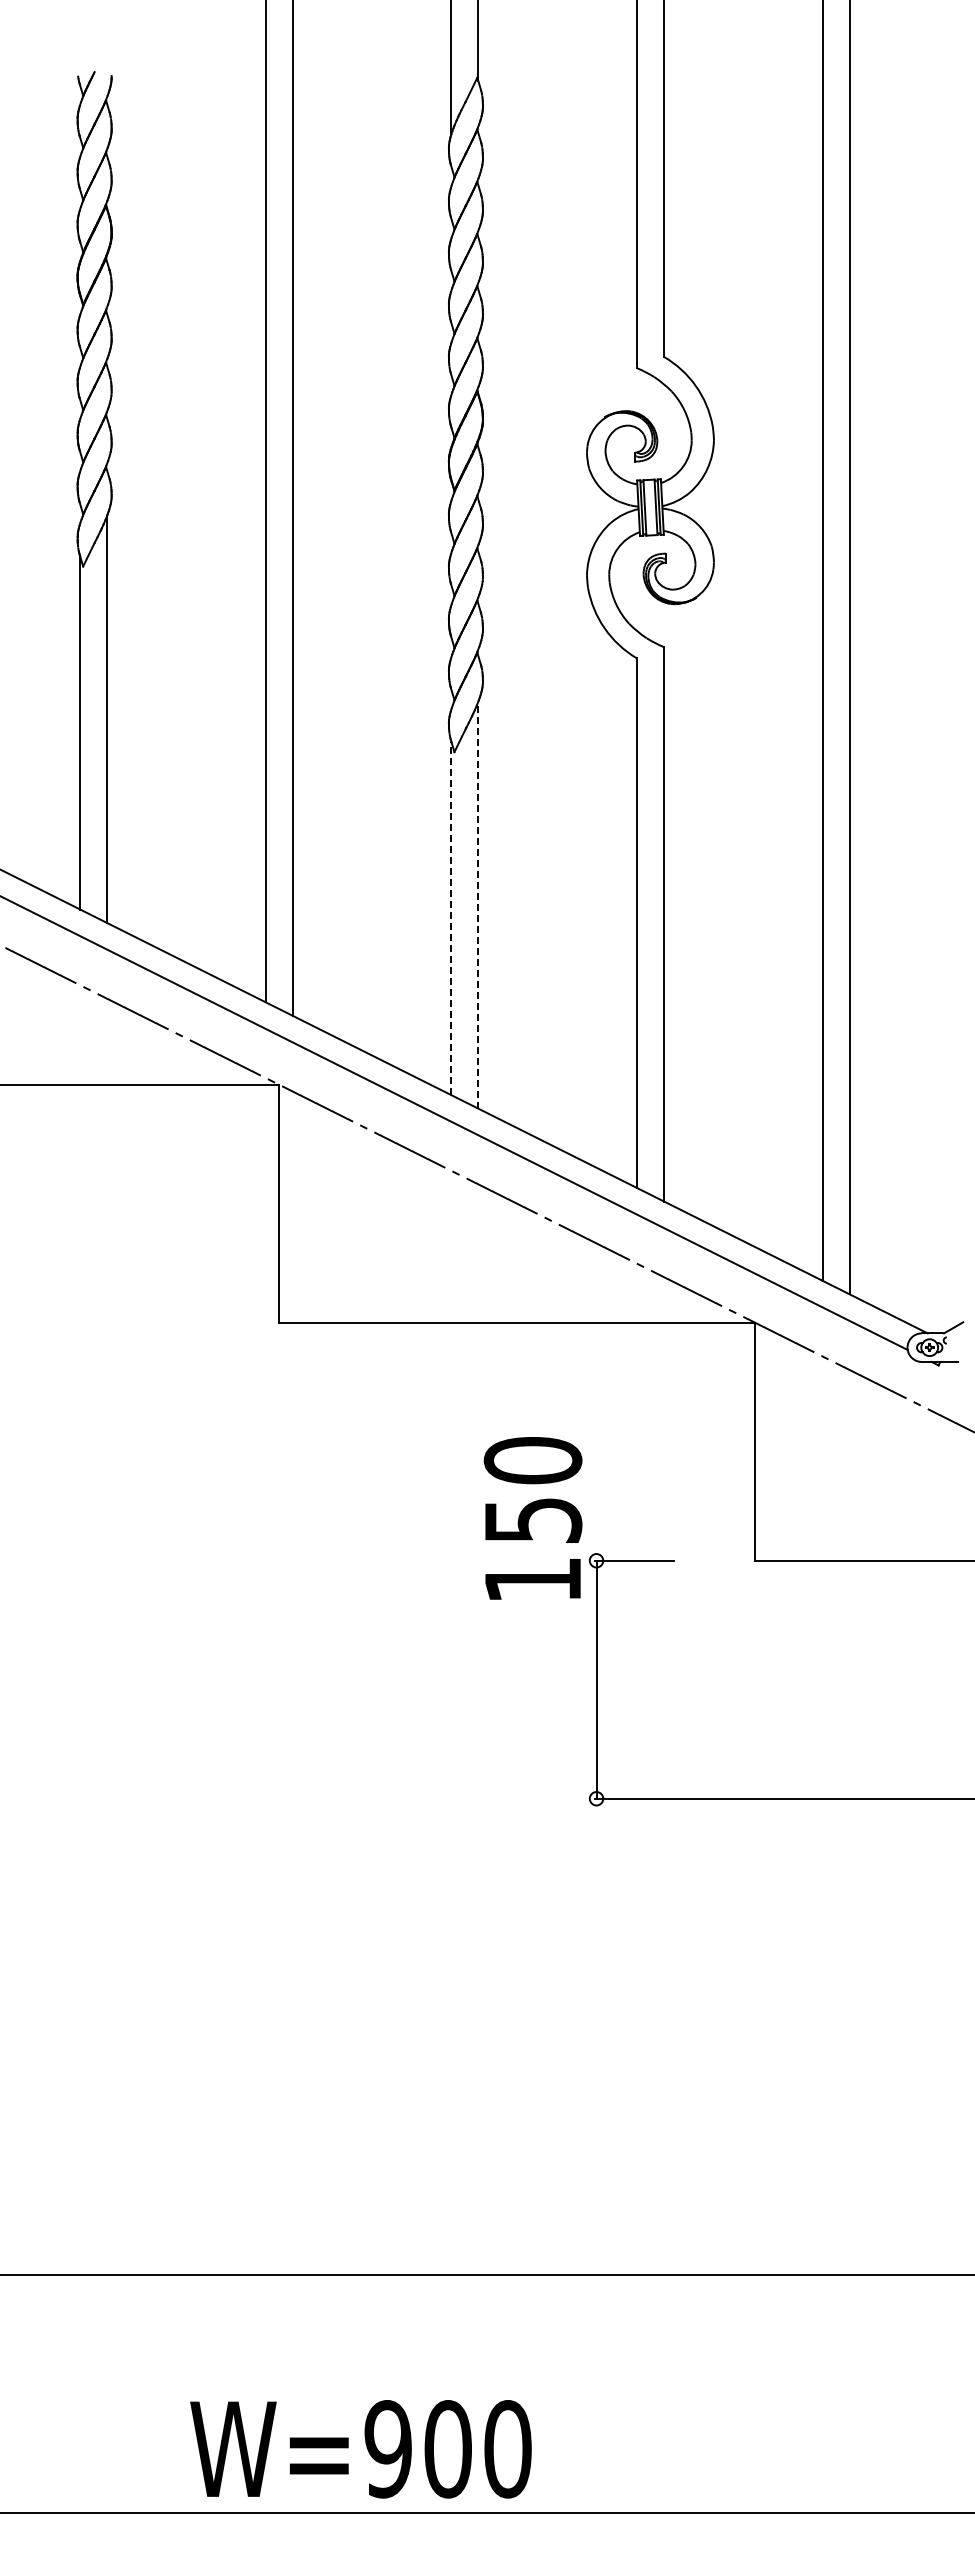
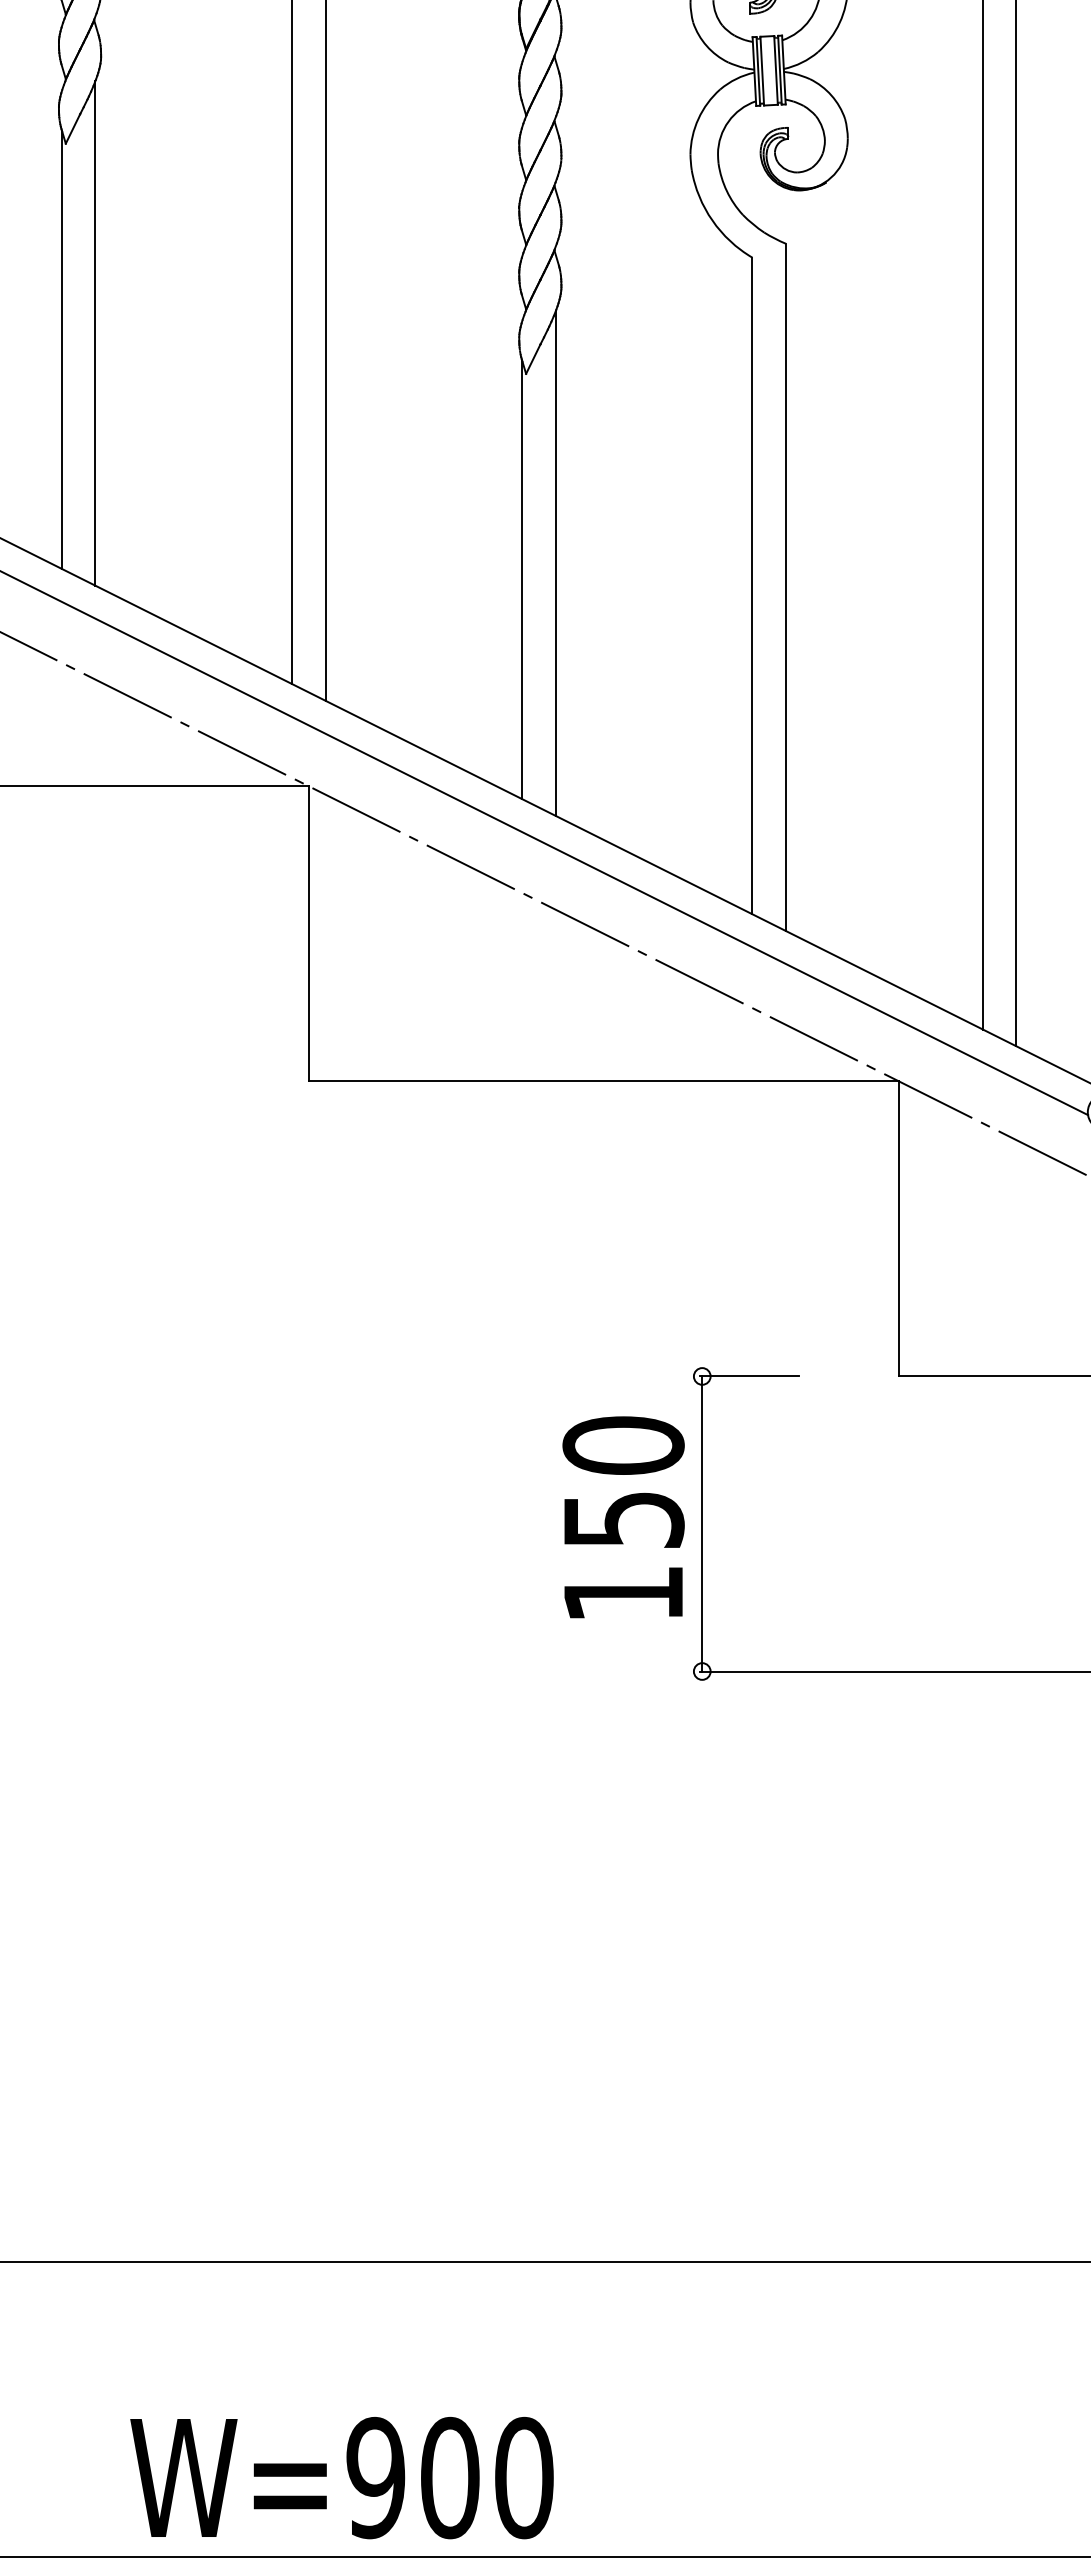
line: (478, 905) -> (555, 564), dashed -> solid
line: (451, 918) -> (522, 580), dashed -> solid
text: (532, 1518) -> (622, 1517), moved
text: (360, 2449) -> (341, 2478), moved

